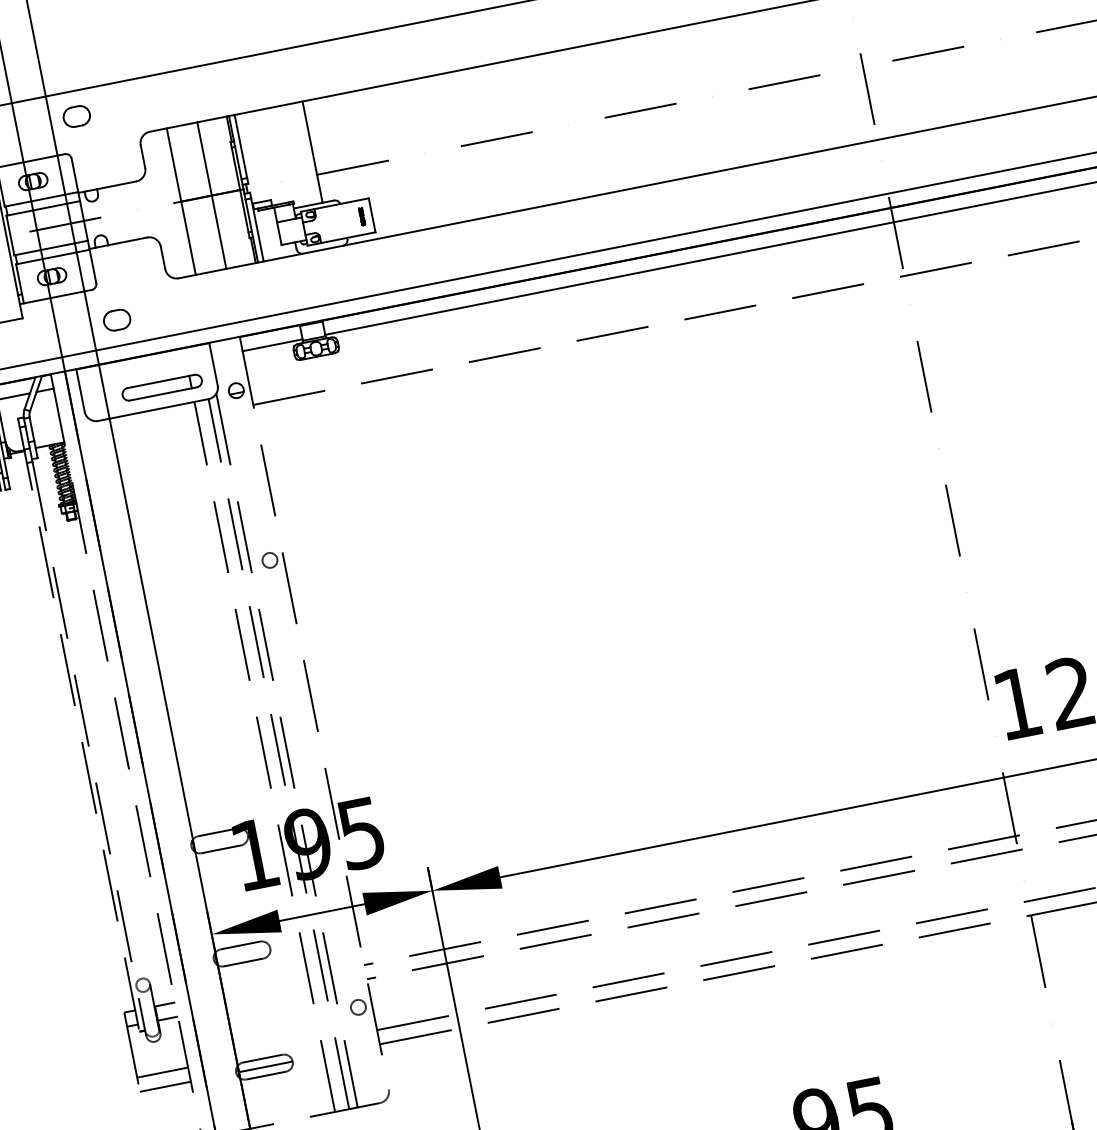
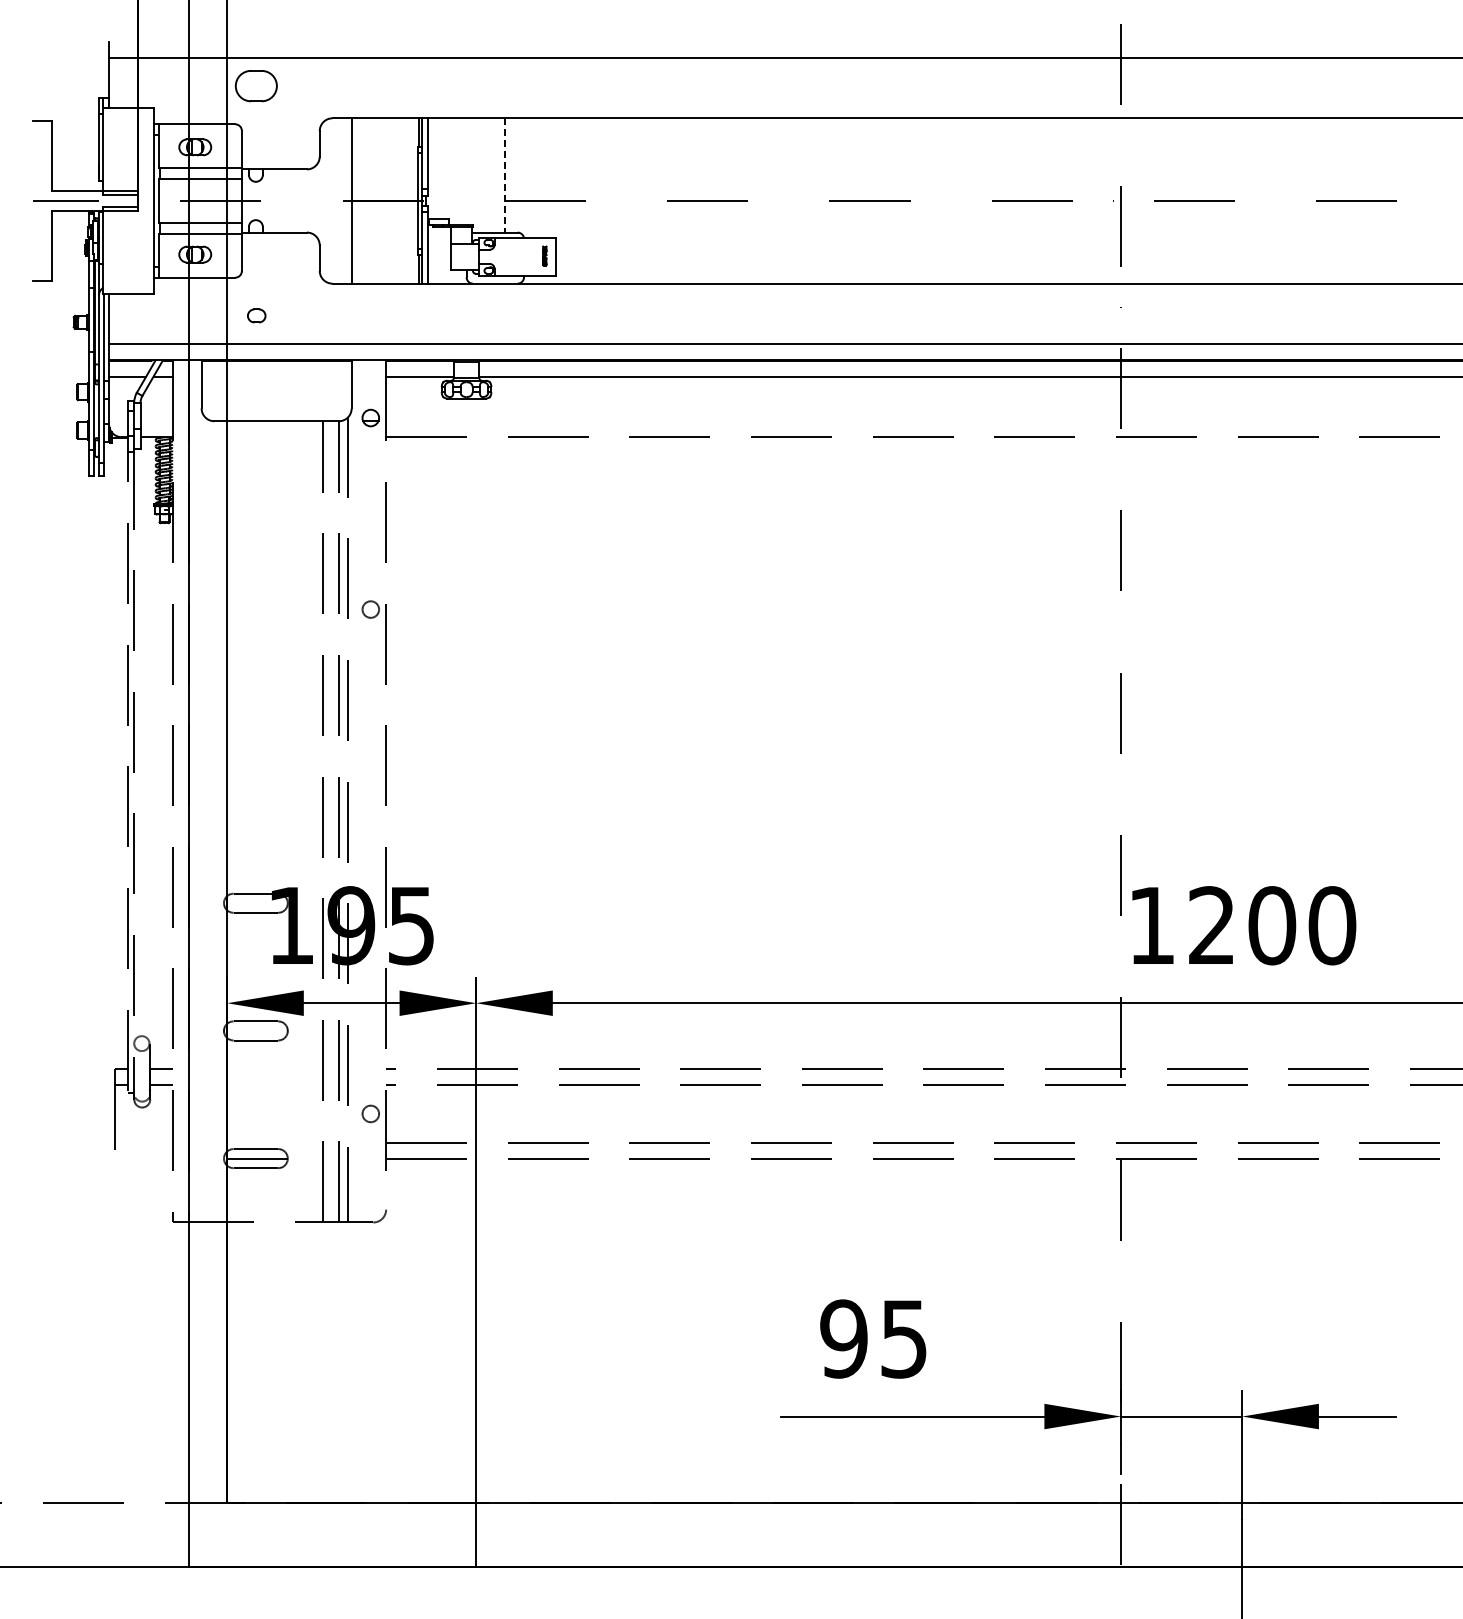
part: (76, 116) -> (256, 85), size x1.4
line: (312, 152) -> (504, 175), solid -> dashed
line: (212, 195) -> (386, 200), removed
part: (117, 319) -> (256, 315), size x0.6
part: (161, 387) -> (290, 398), removed
line: (162, 1072) -> (143, 1142), removed
line: (164, 1086) -> (143, 1158), removed

